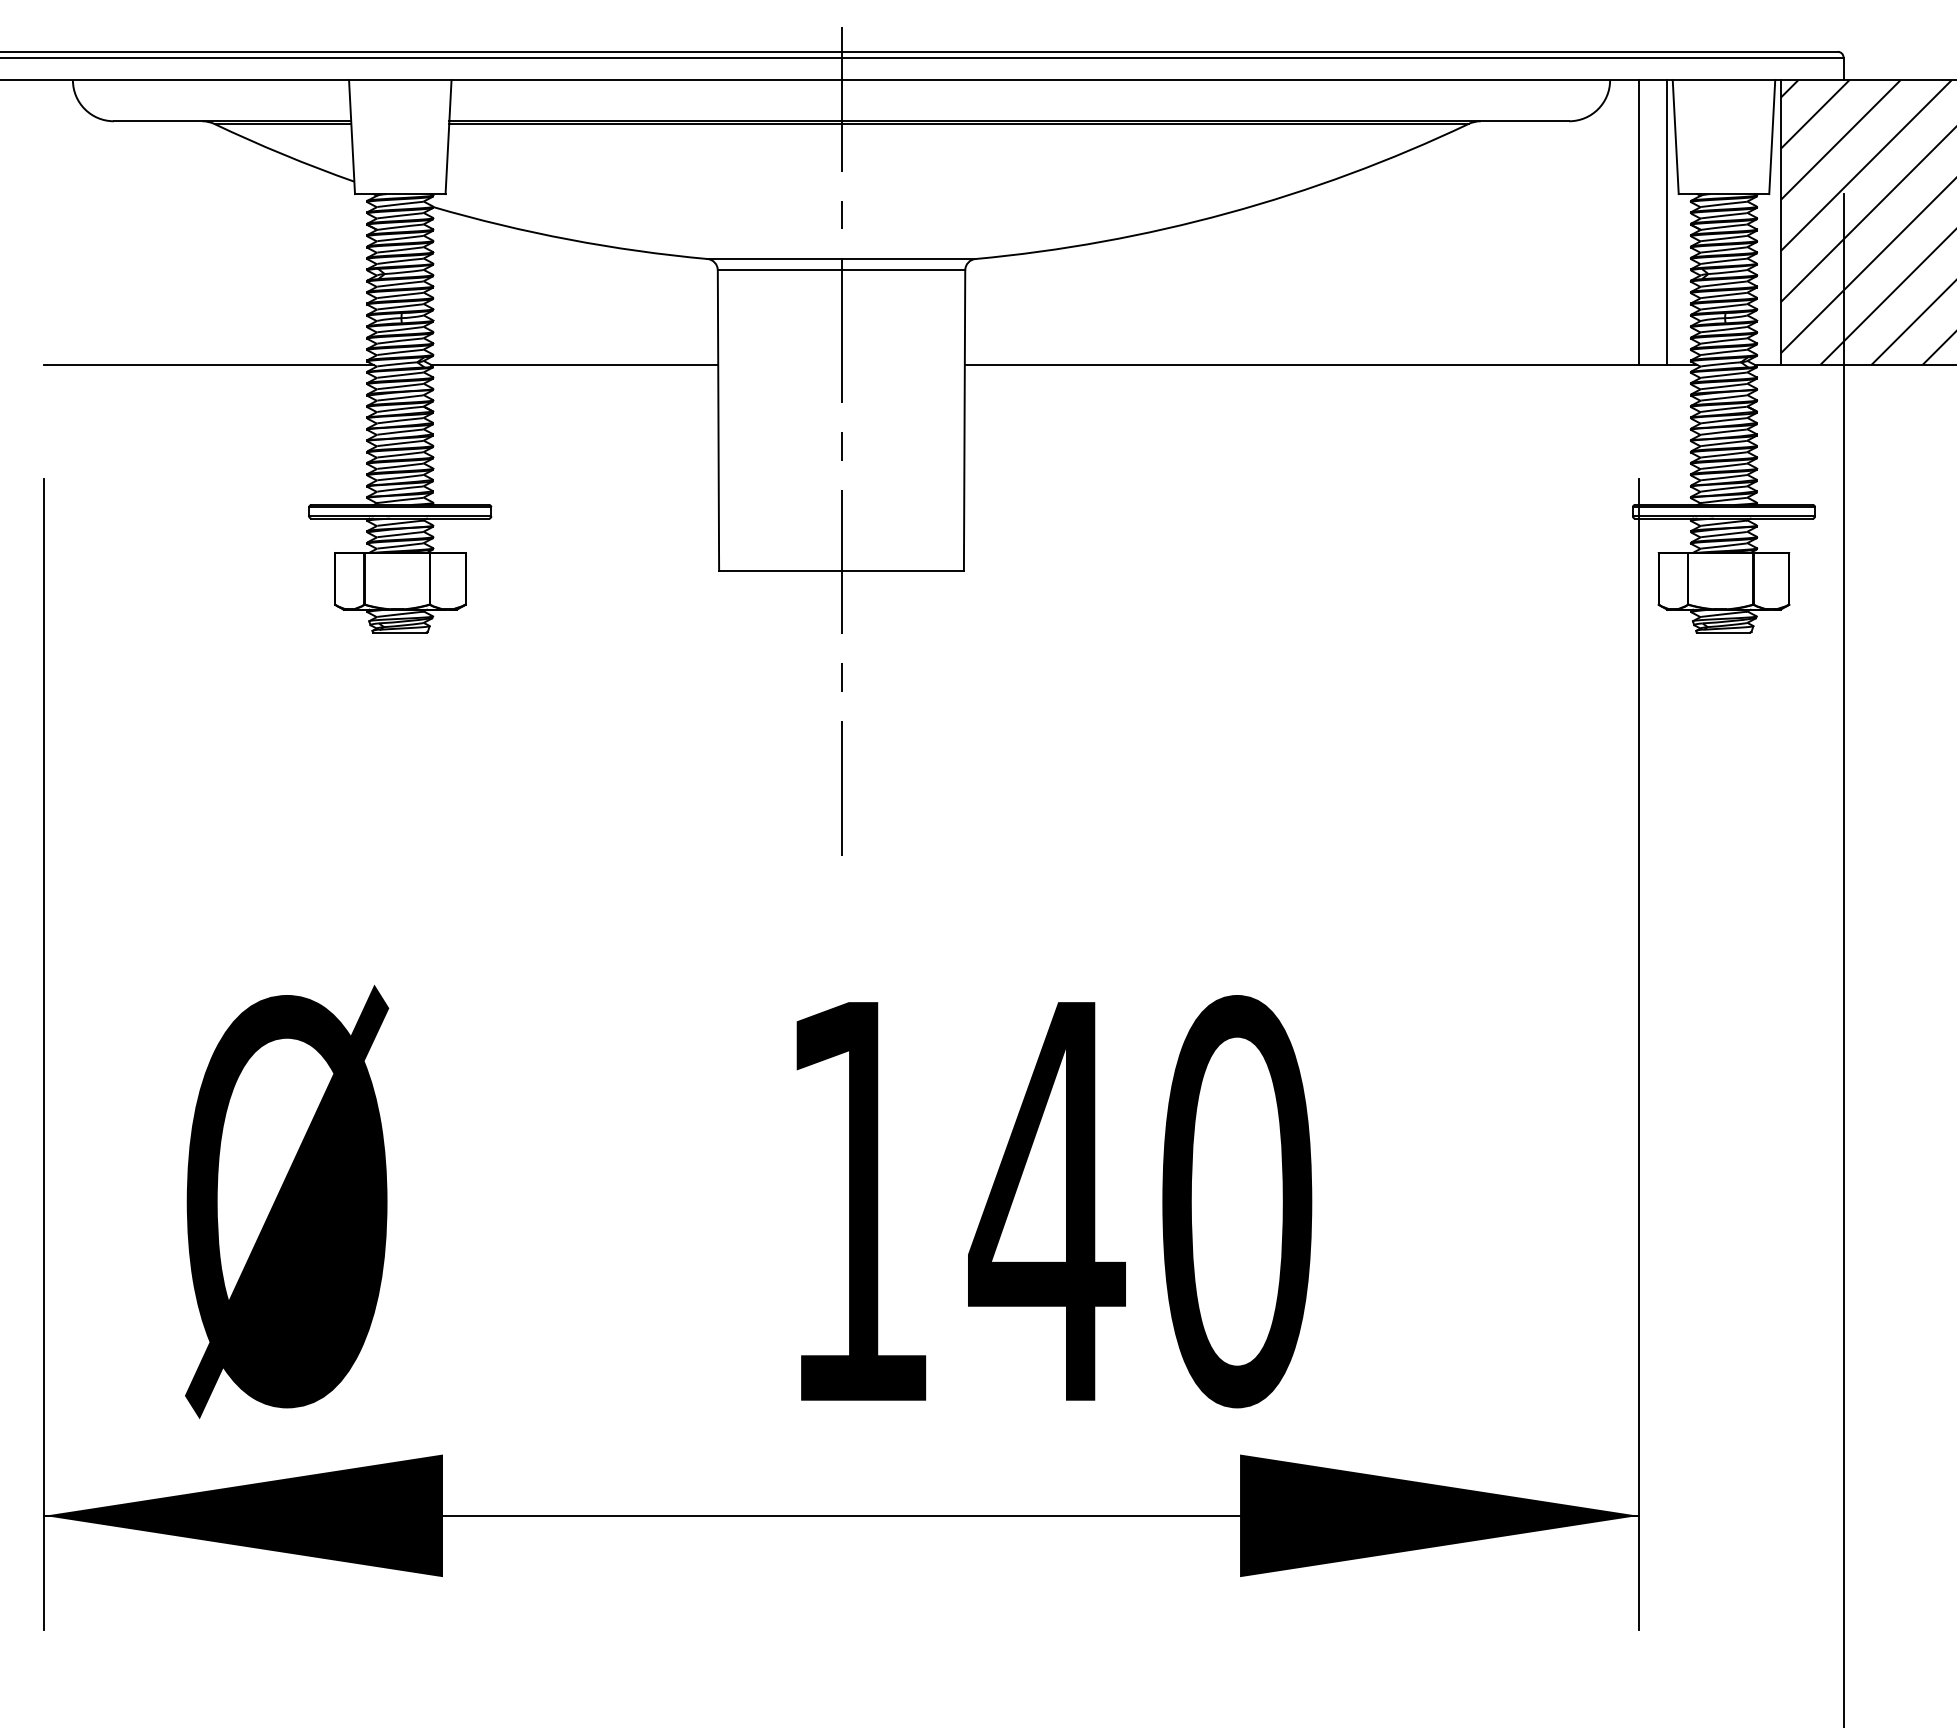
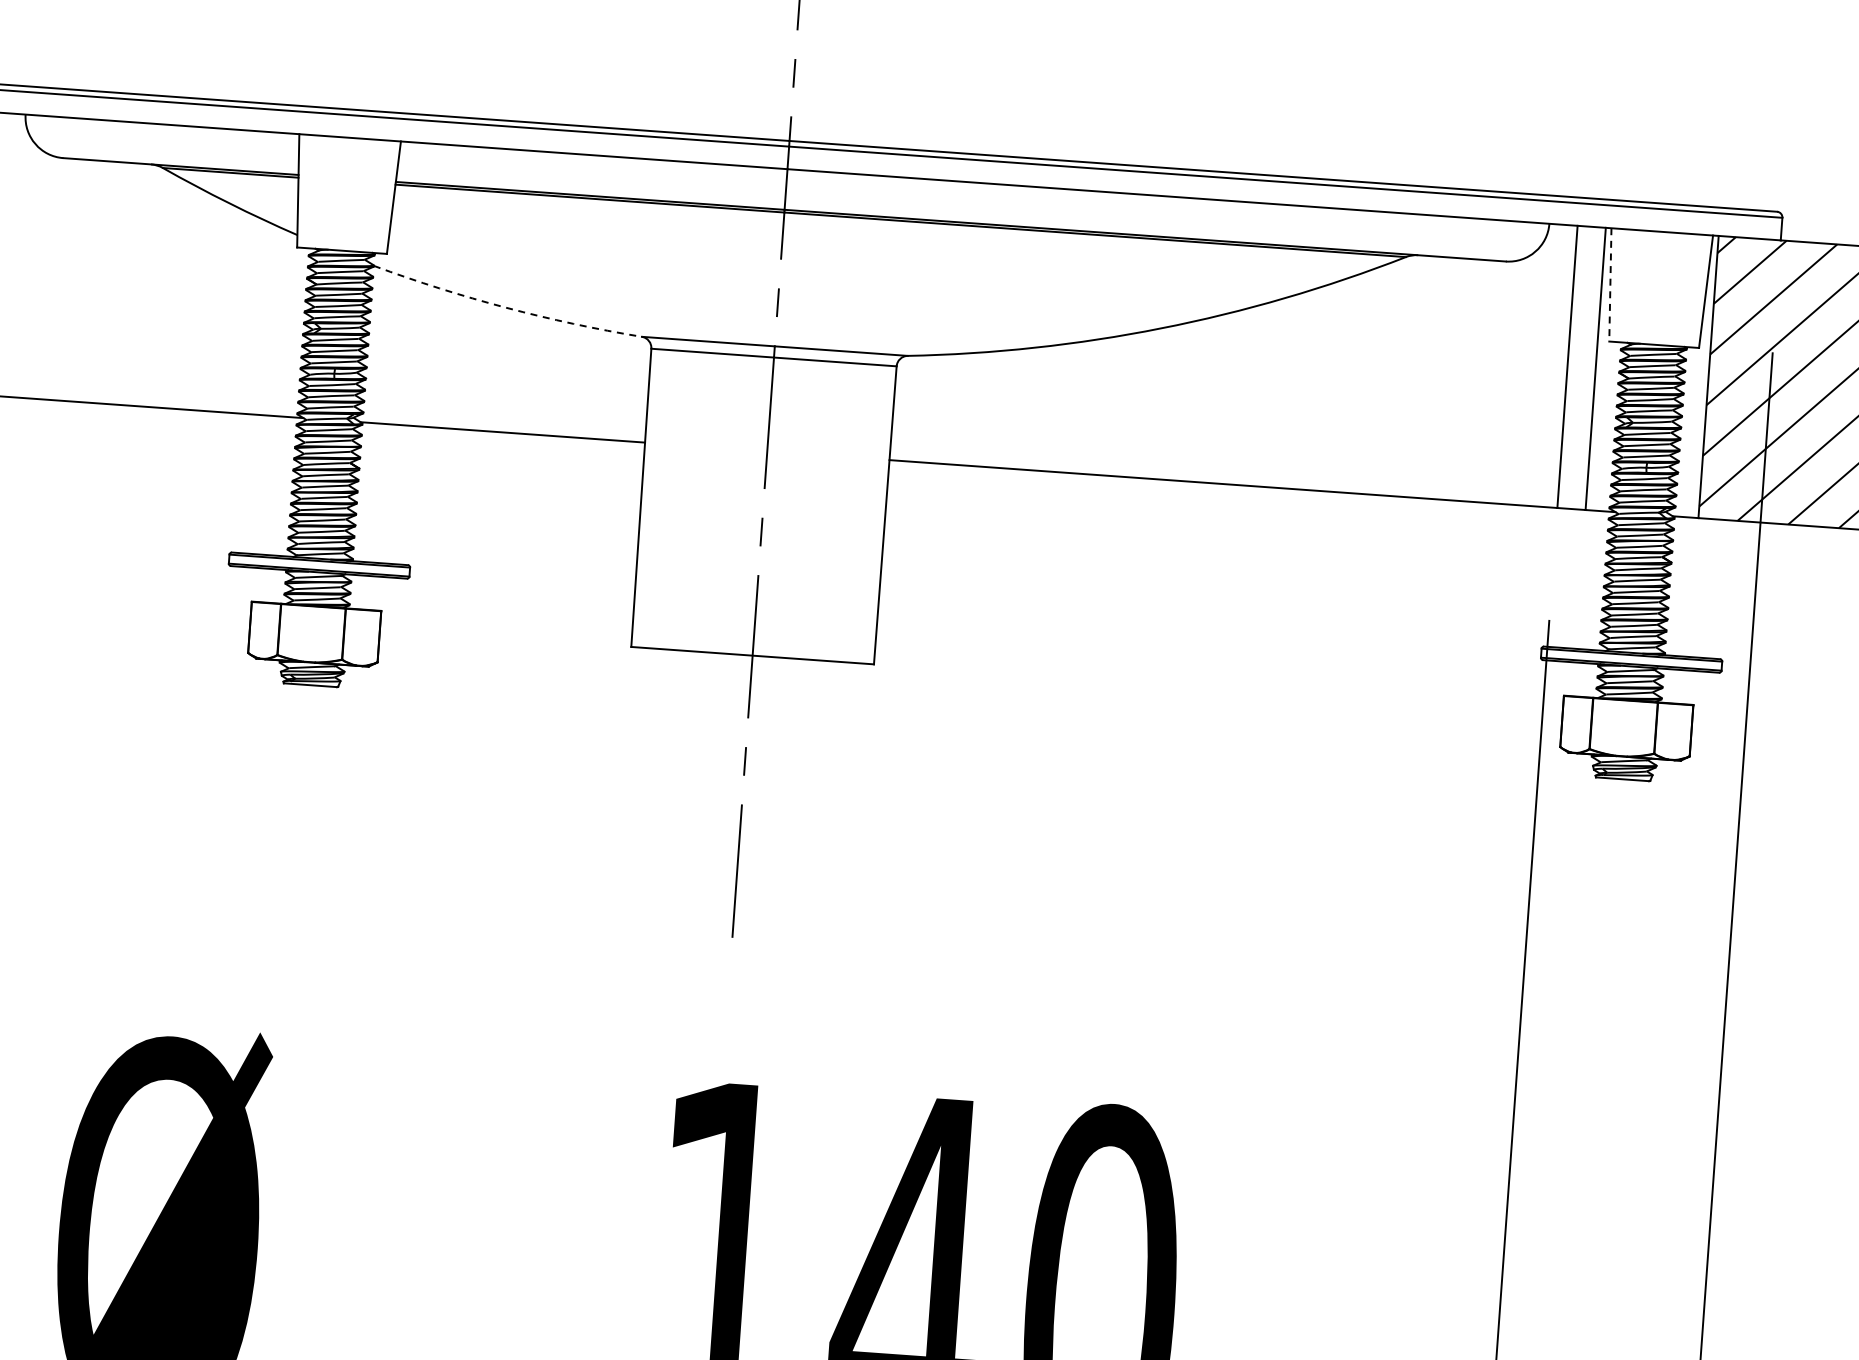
line: (1675, 137) -> (1610, 285), solid -> dashed
arc: (569, 239) -> (506, 307), solid -> dashed

